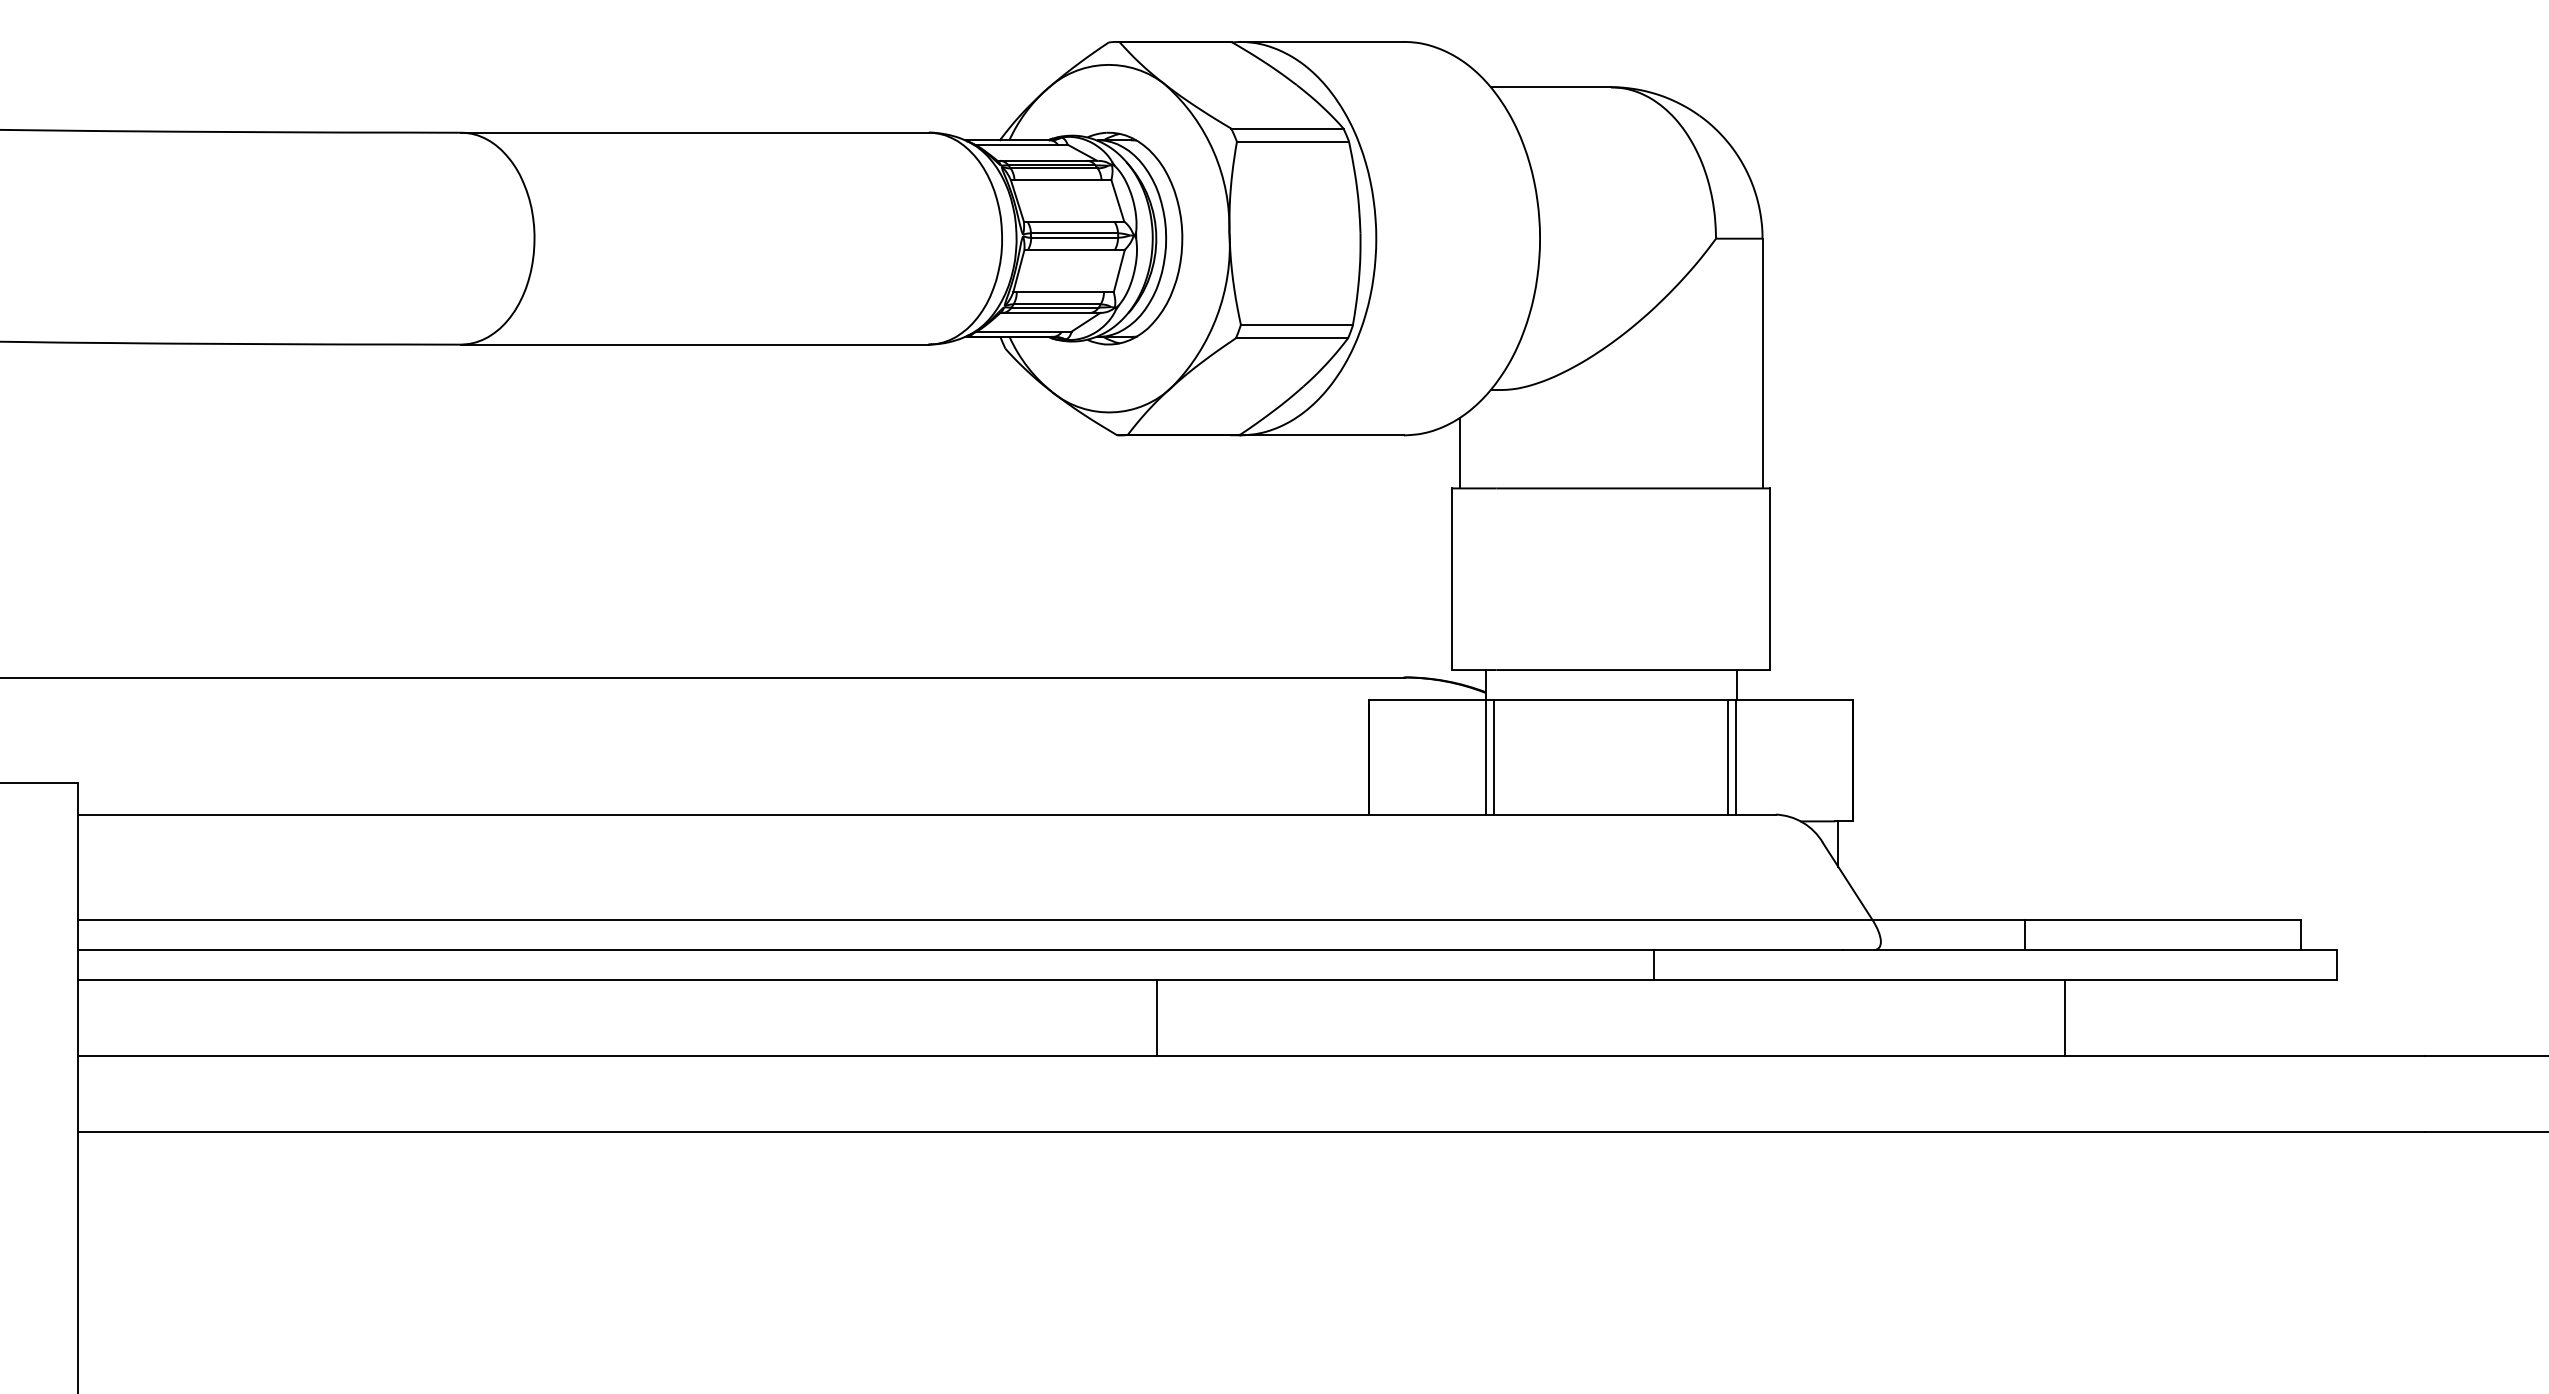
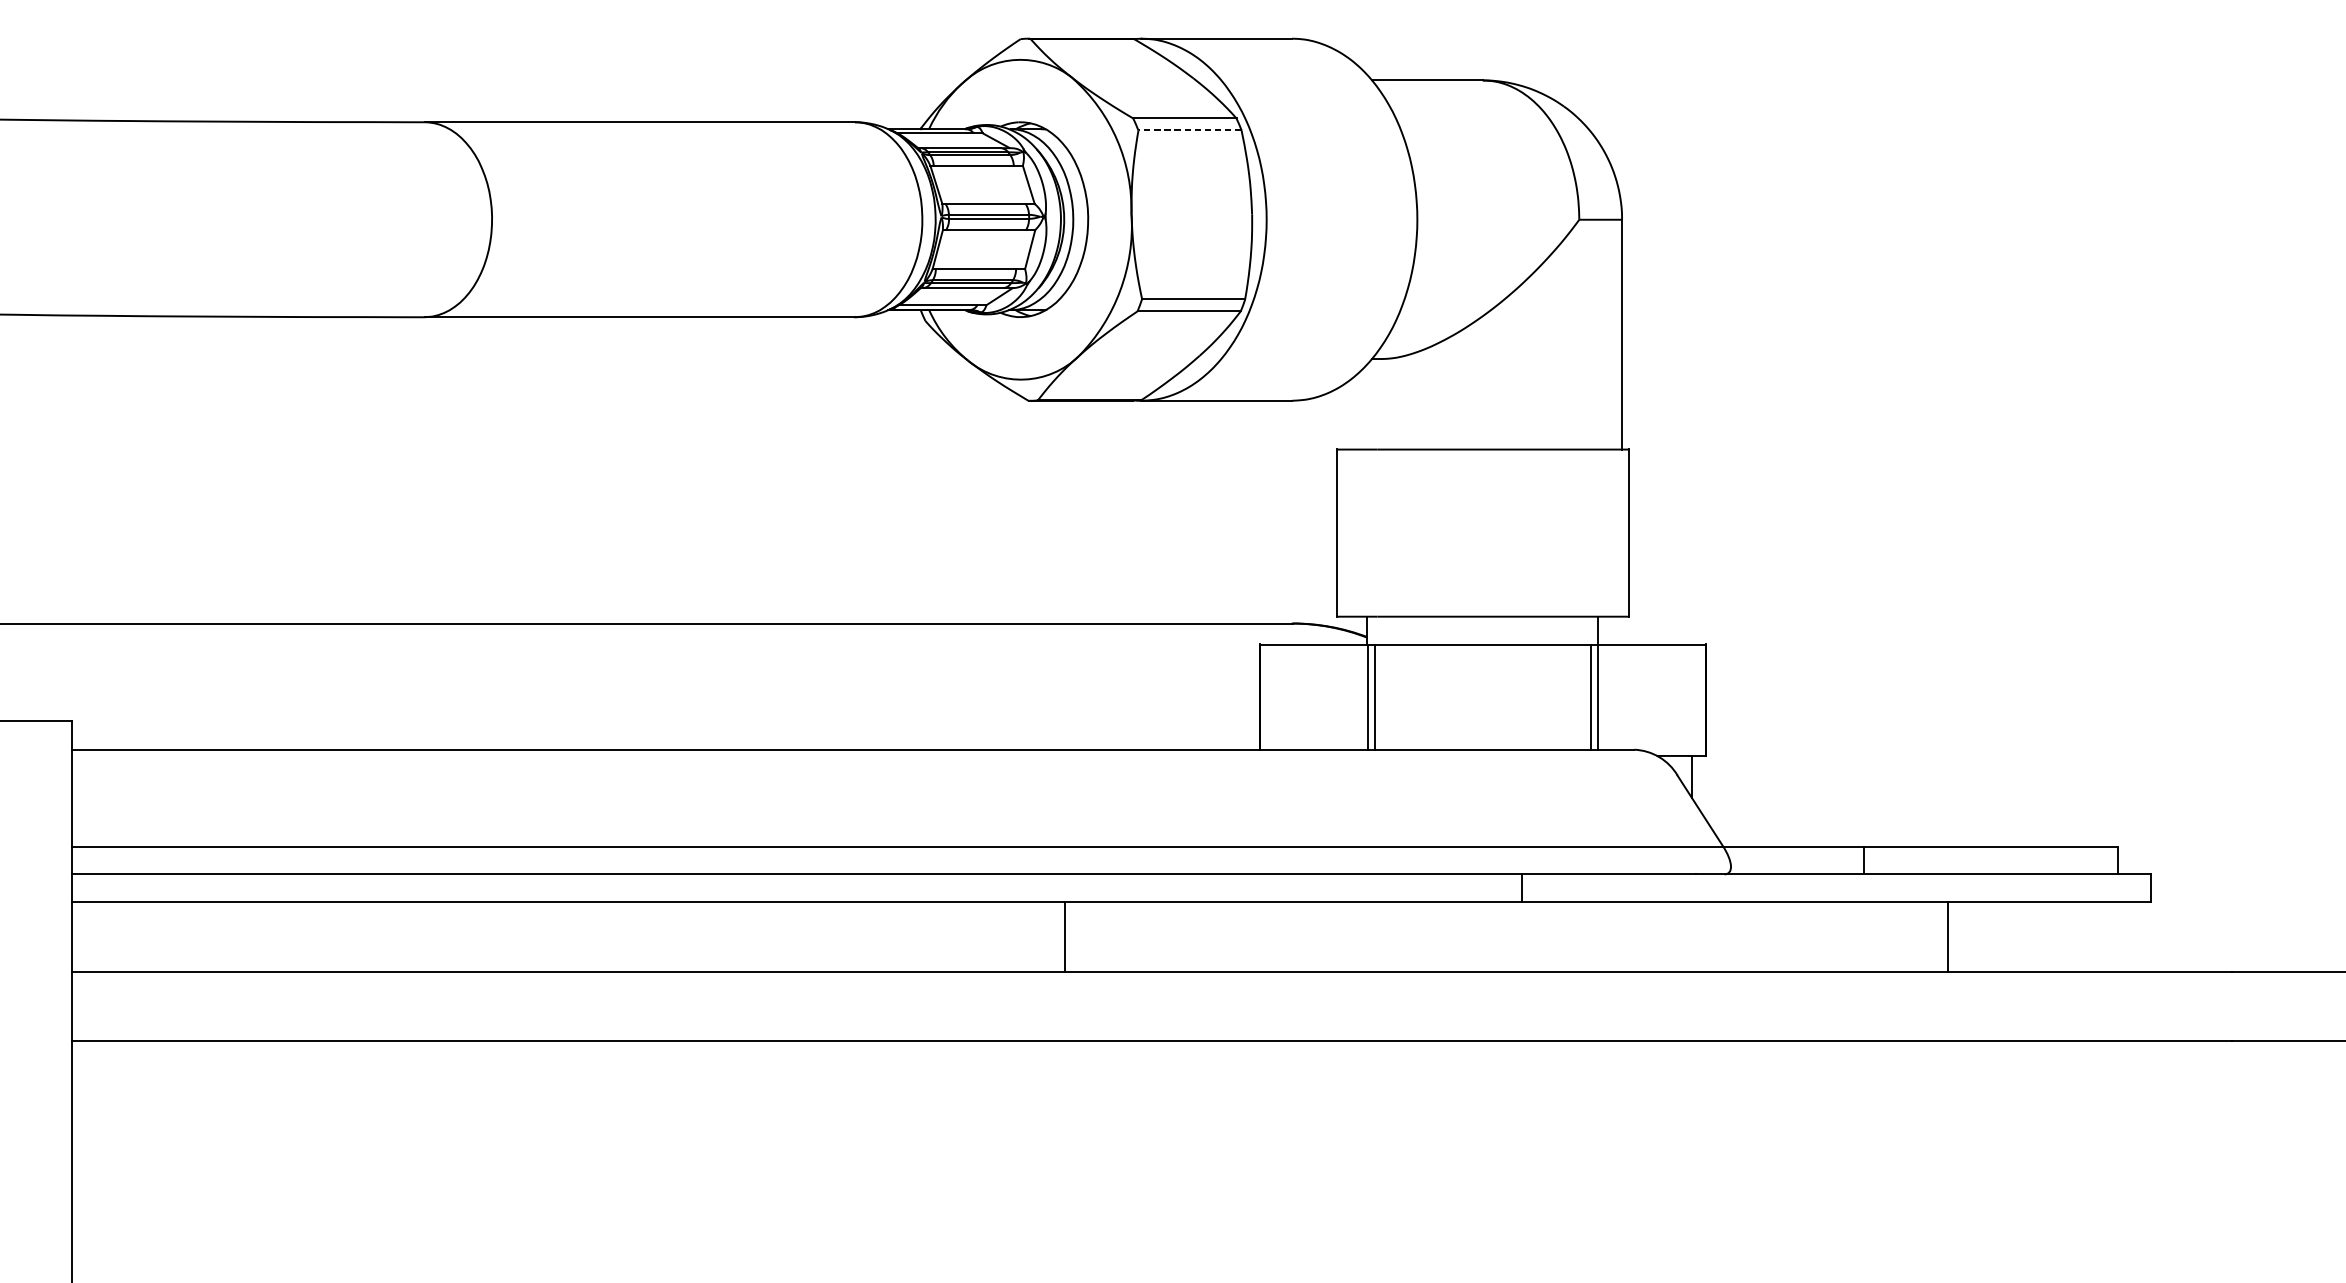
line: (1292, 141) -> (1189, 130), solid -> dashed
line: (1459, 452) -> (1343, 416), removed
line: (2065, 1018) -> (1948, 937), moved

